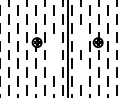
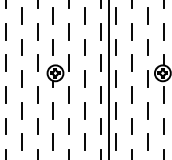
line: (80, 37) -> (131, 64), added
line: (53, 51) -> (84, 88), added
line: (80, 72) -> (131, 125), added

